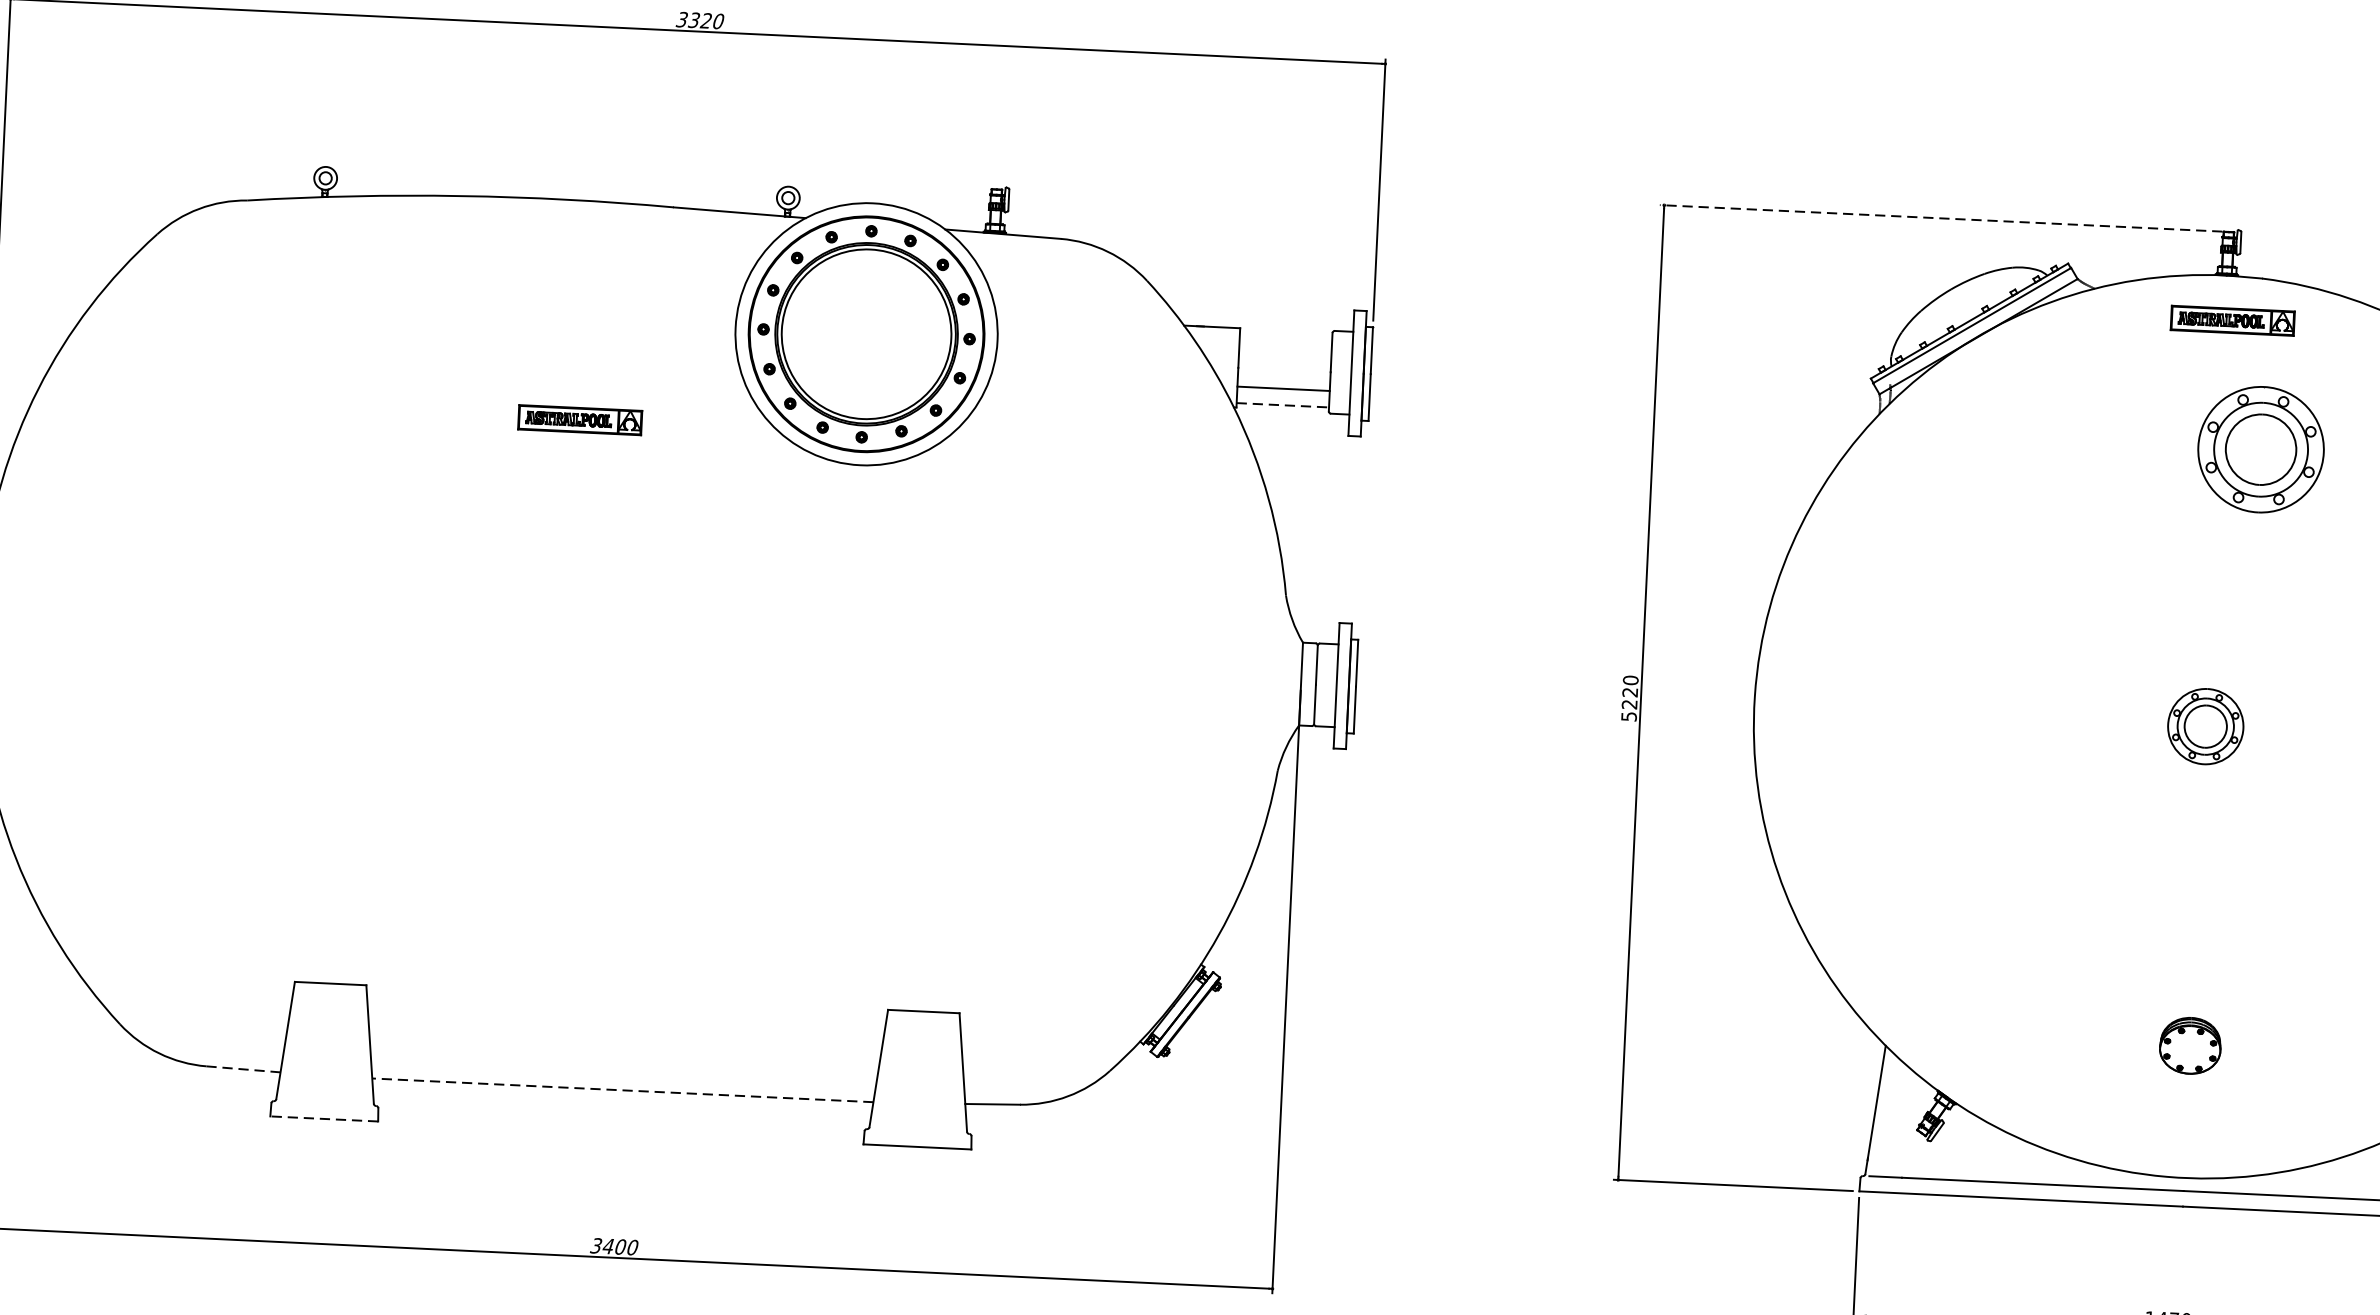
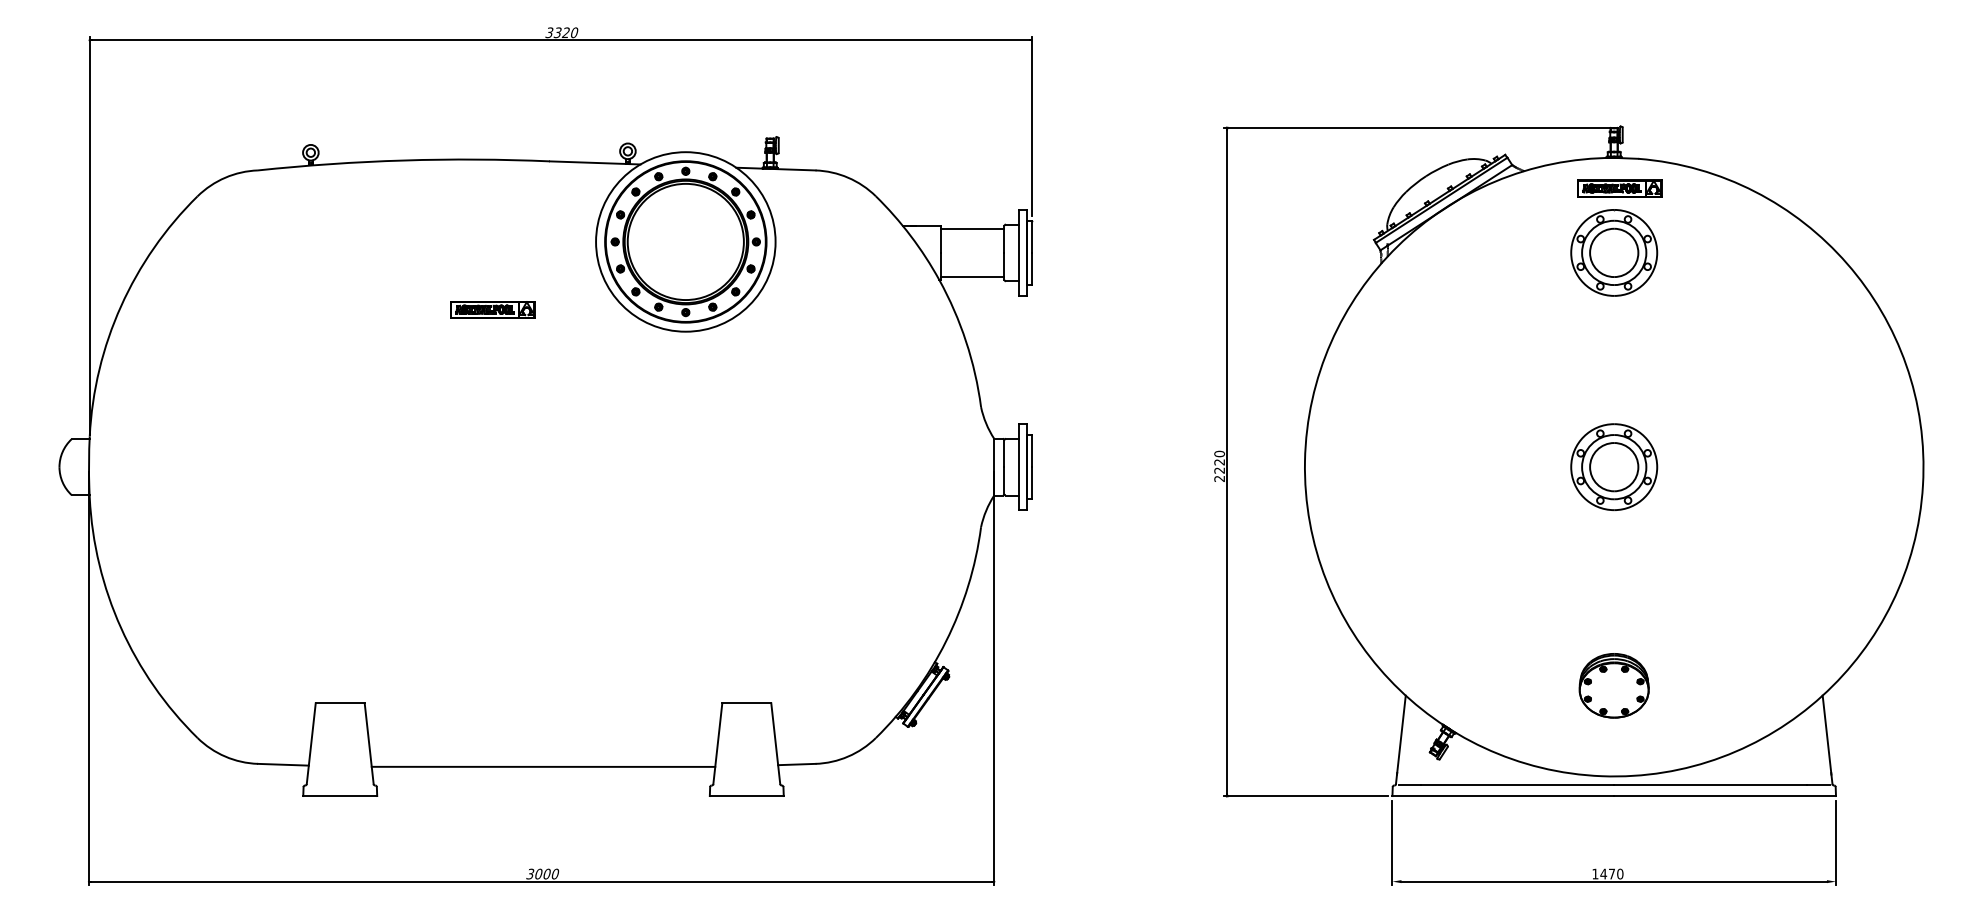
line: (1940, 219) -> (1416, 128), dashed -> solid
line: (1283, 388) -> (972, 228), moved
line: (1282, 405) -> (972, 277), dashed -> solid
part: (2261, 449) -> (1614, 252), moved
text: (1628, 716) -> (1219, 478), 5220 -> 2220
part: (2206, 725) -> (1614, 466), size x1.67
part: (2189, 1045) -> (1613, 685), size x1.67
line: (243, 1068) -> (283, 764), dashed -> solid
line: (622, 1089) -> (543, 766), dashed -> solid
line: (324, 1119) -> (340, 796), dashed -> solid
text: (608, 1245) -> (538, 873), 3400 -> 3000

